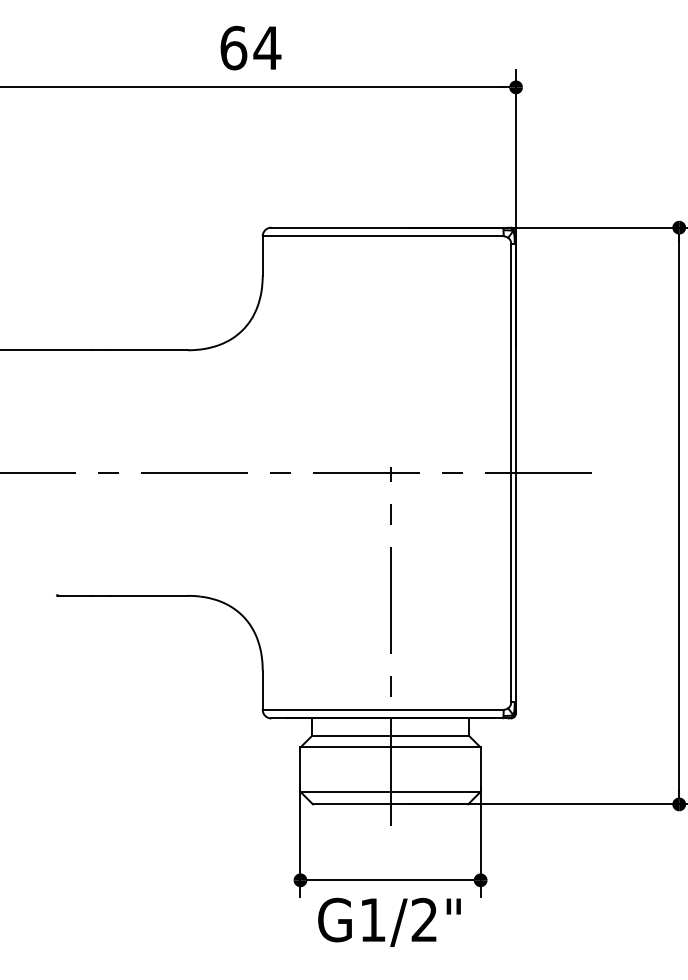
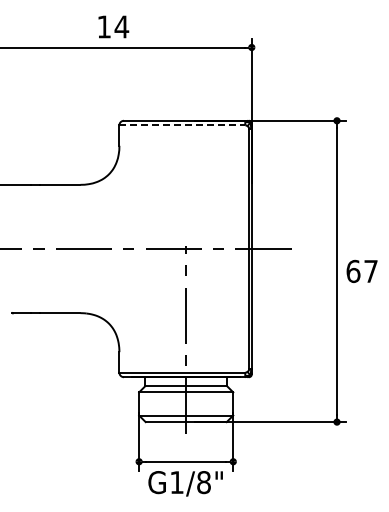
text: (234, 47) -> (104, 26), 64 -> 14
line: (383, 236) -> (182, 125), solid -> dashed
text: (423, 920) -> (203, 482), G1/2" -> G1/8"

